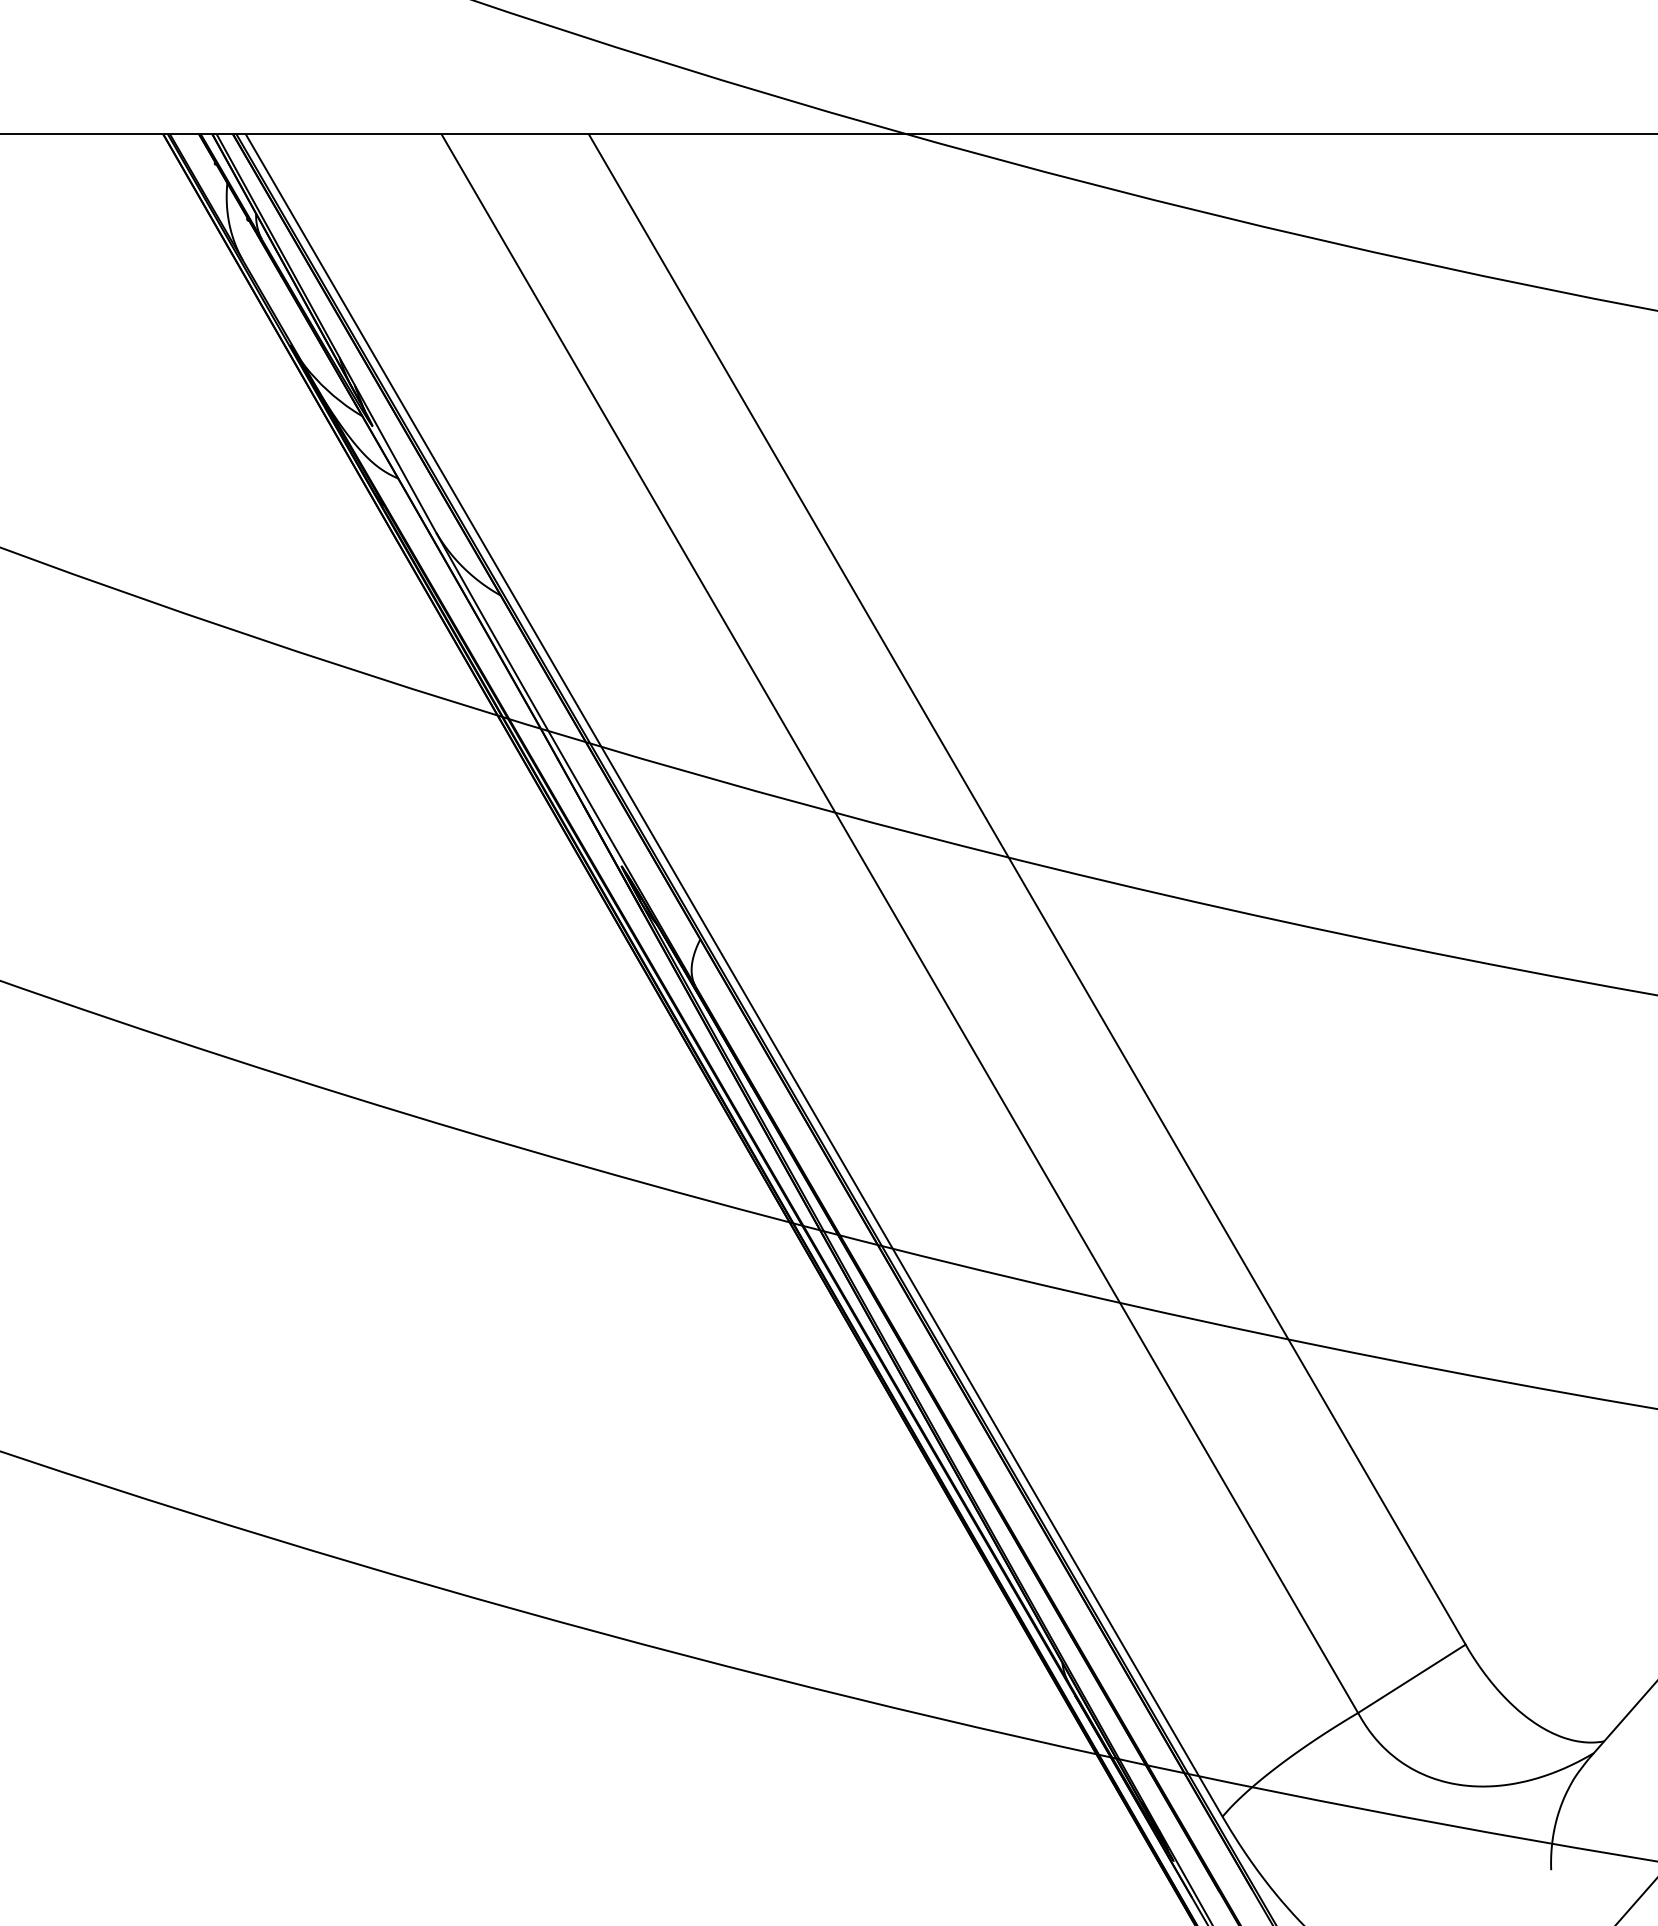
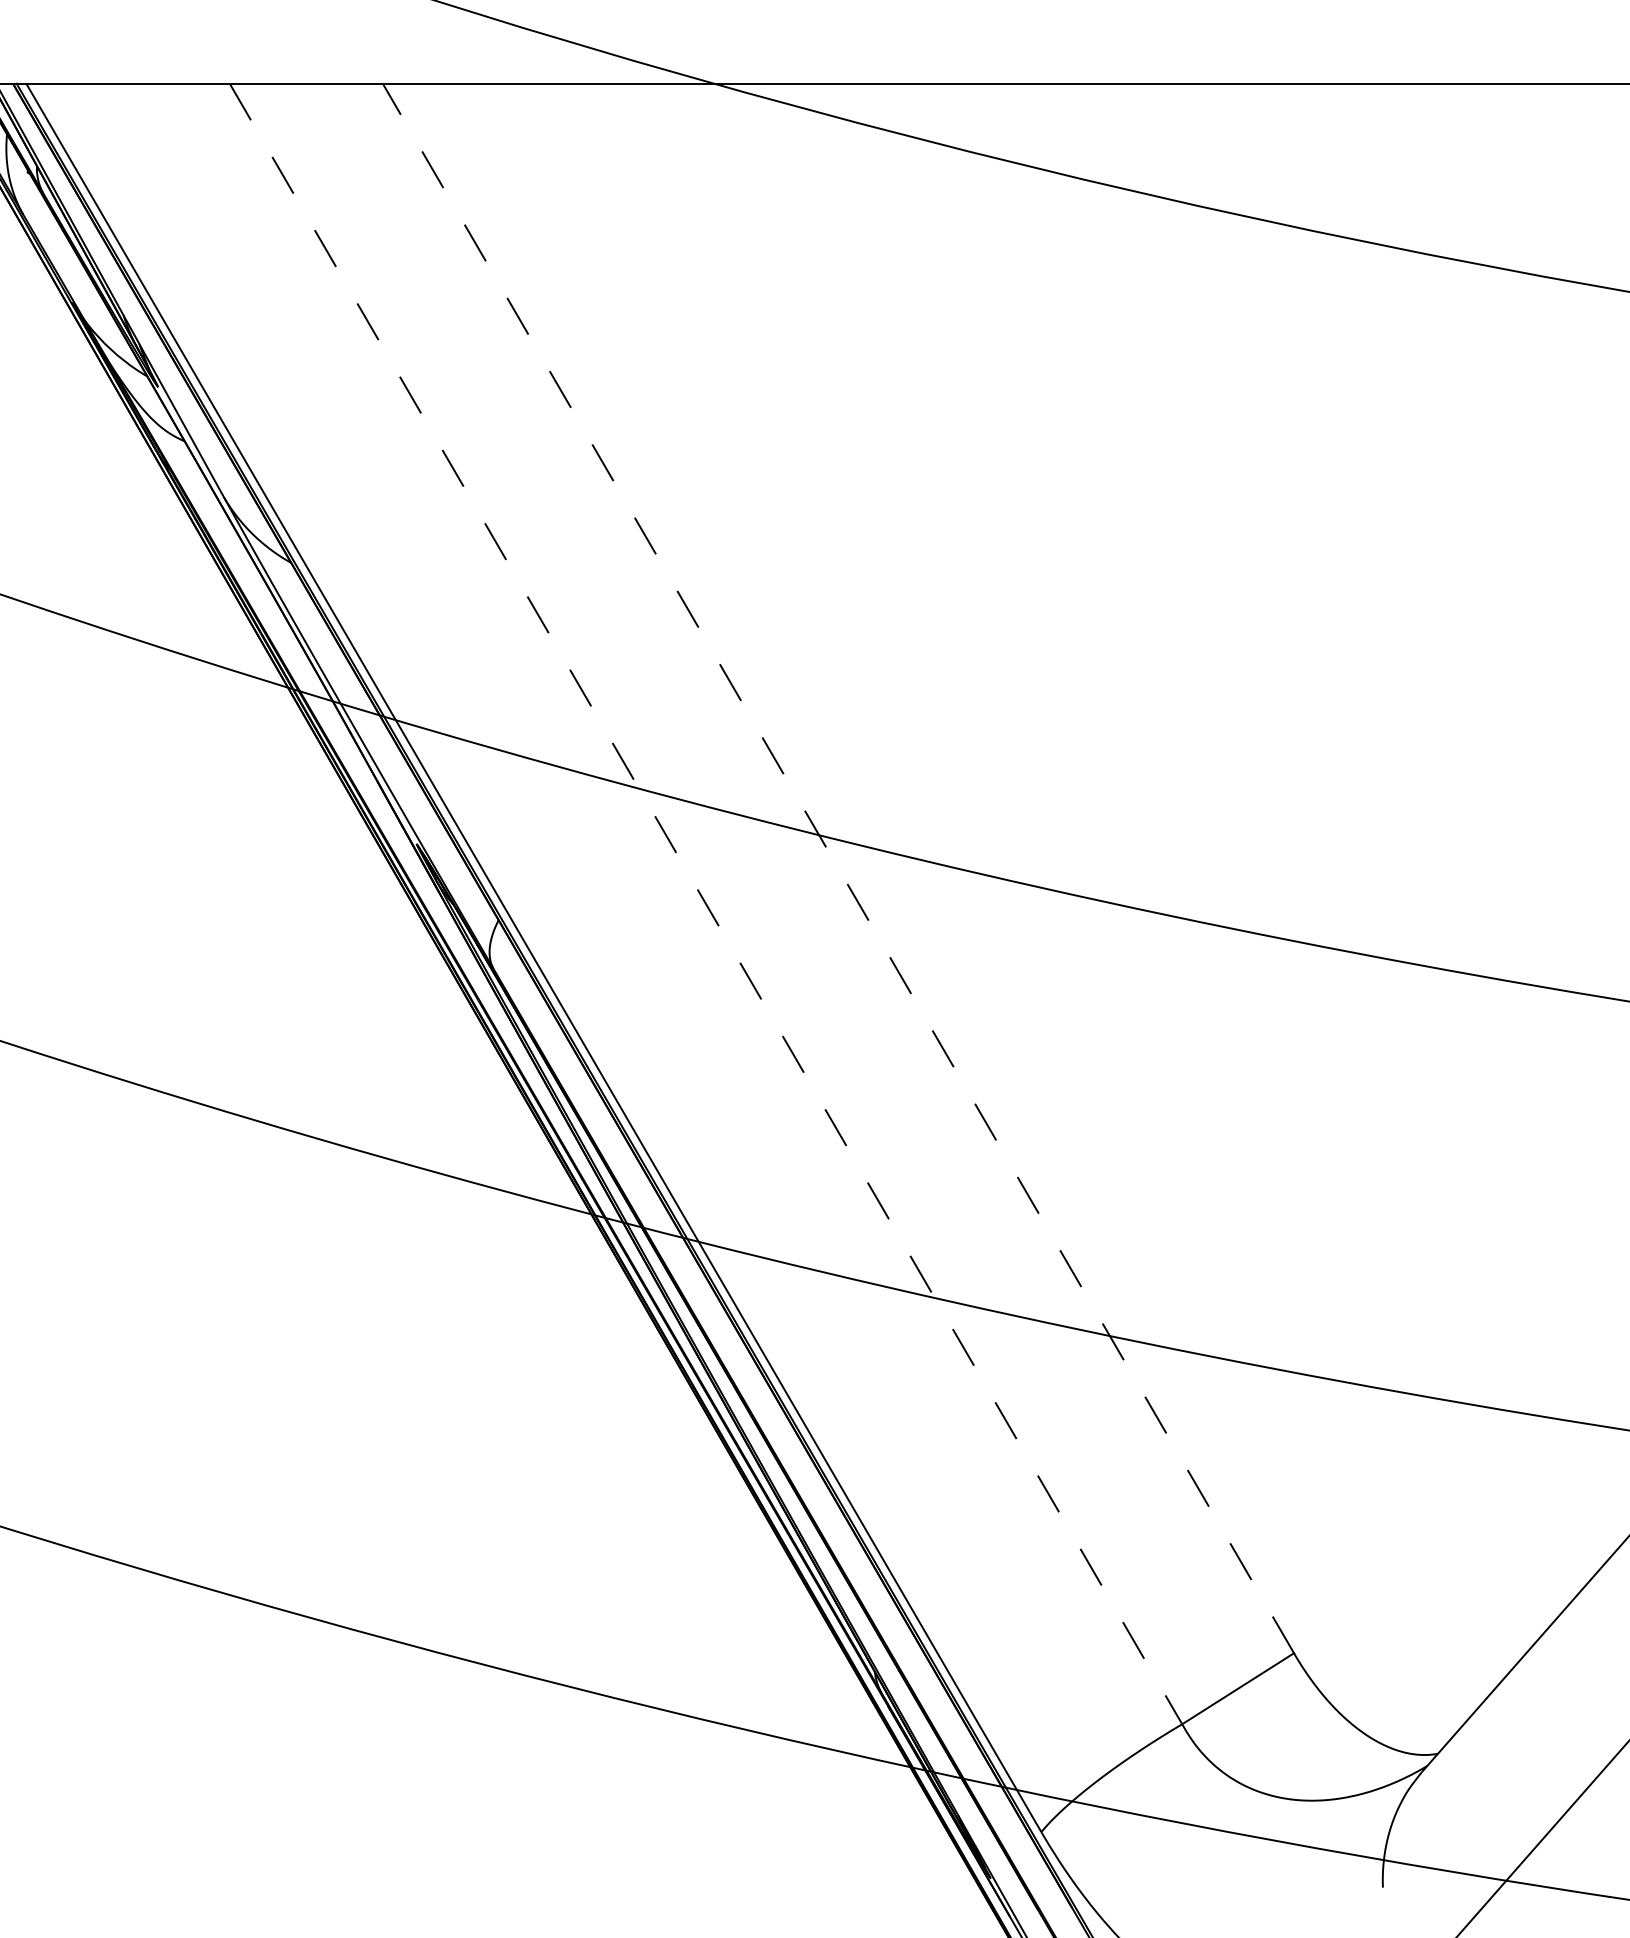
line: (1027, 889) -> (838, 868), solid -> dashed
line: (899, 923) -> (705, 903), solid -> dashed

